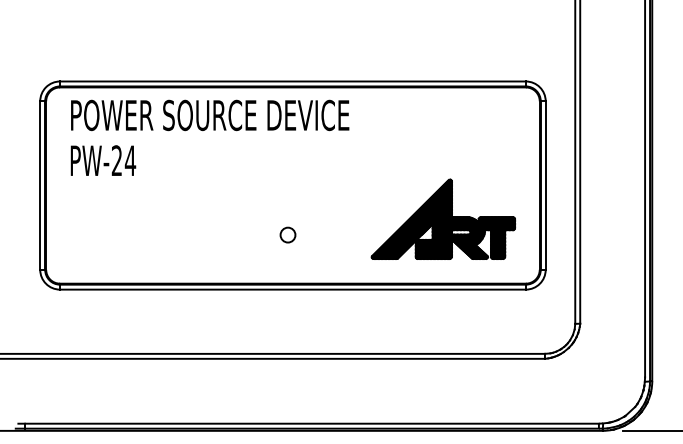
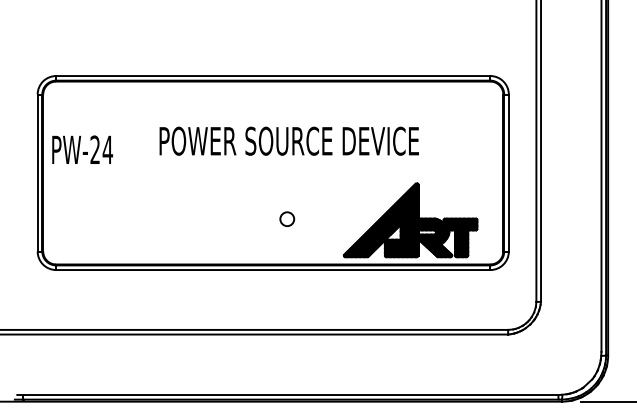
text: (210, 115) -> (289, 141), moved
text: (103, 160) -> (82, 149), moved
part: (443, 218) -> (410, 219), moved
circle: (287, 234) -> (286, 218), moved

